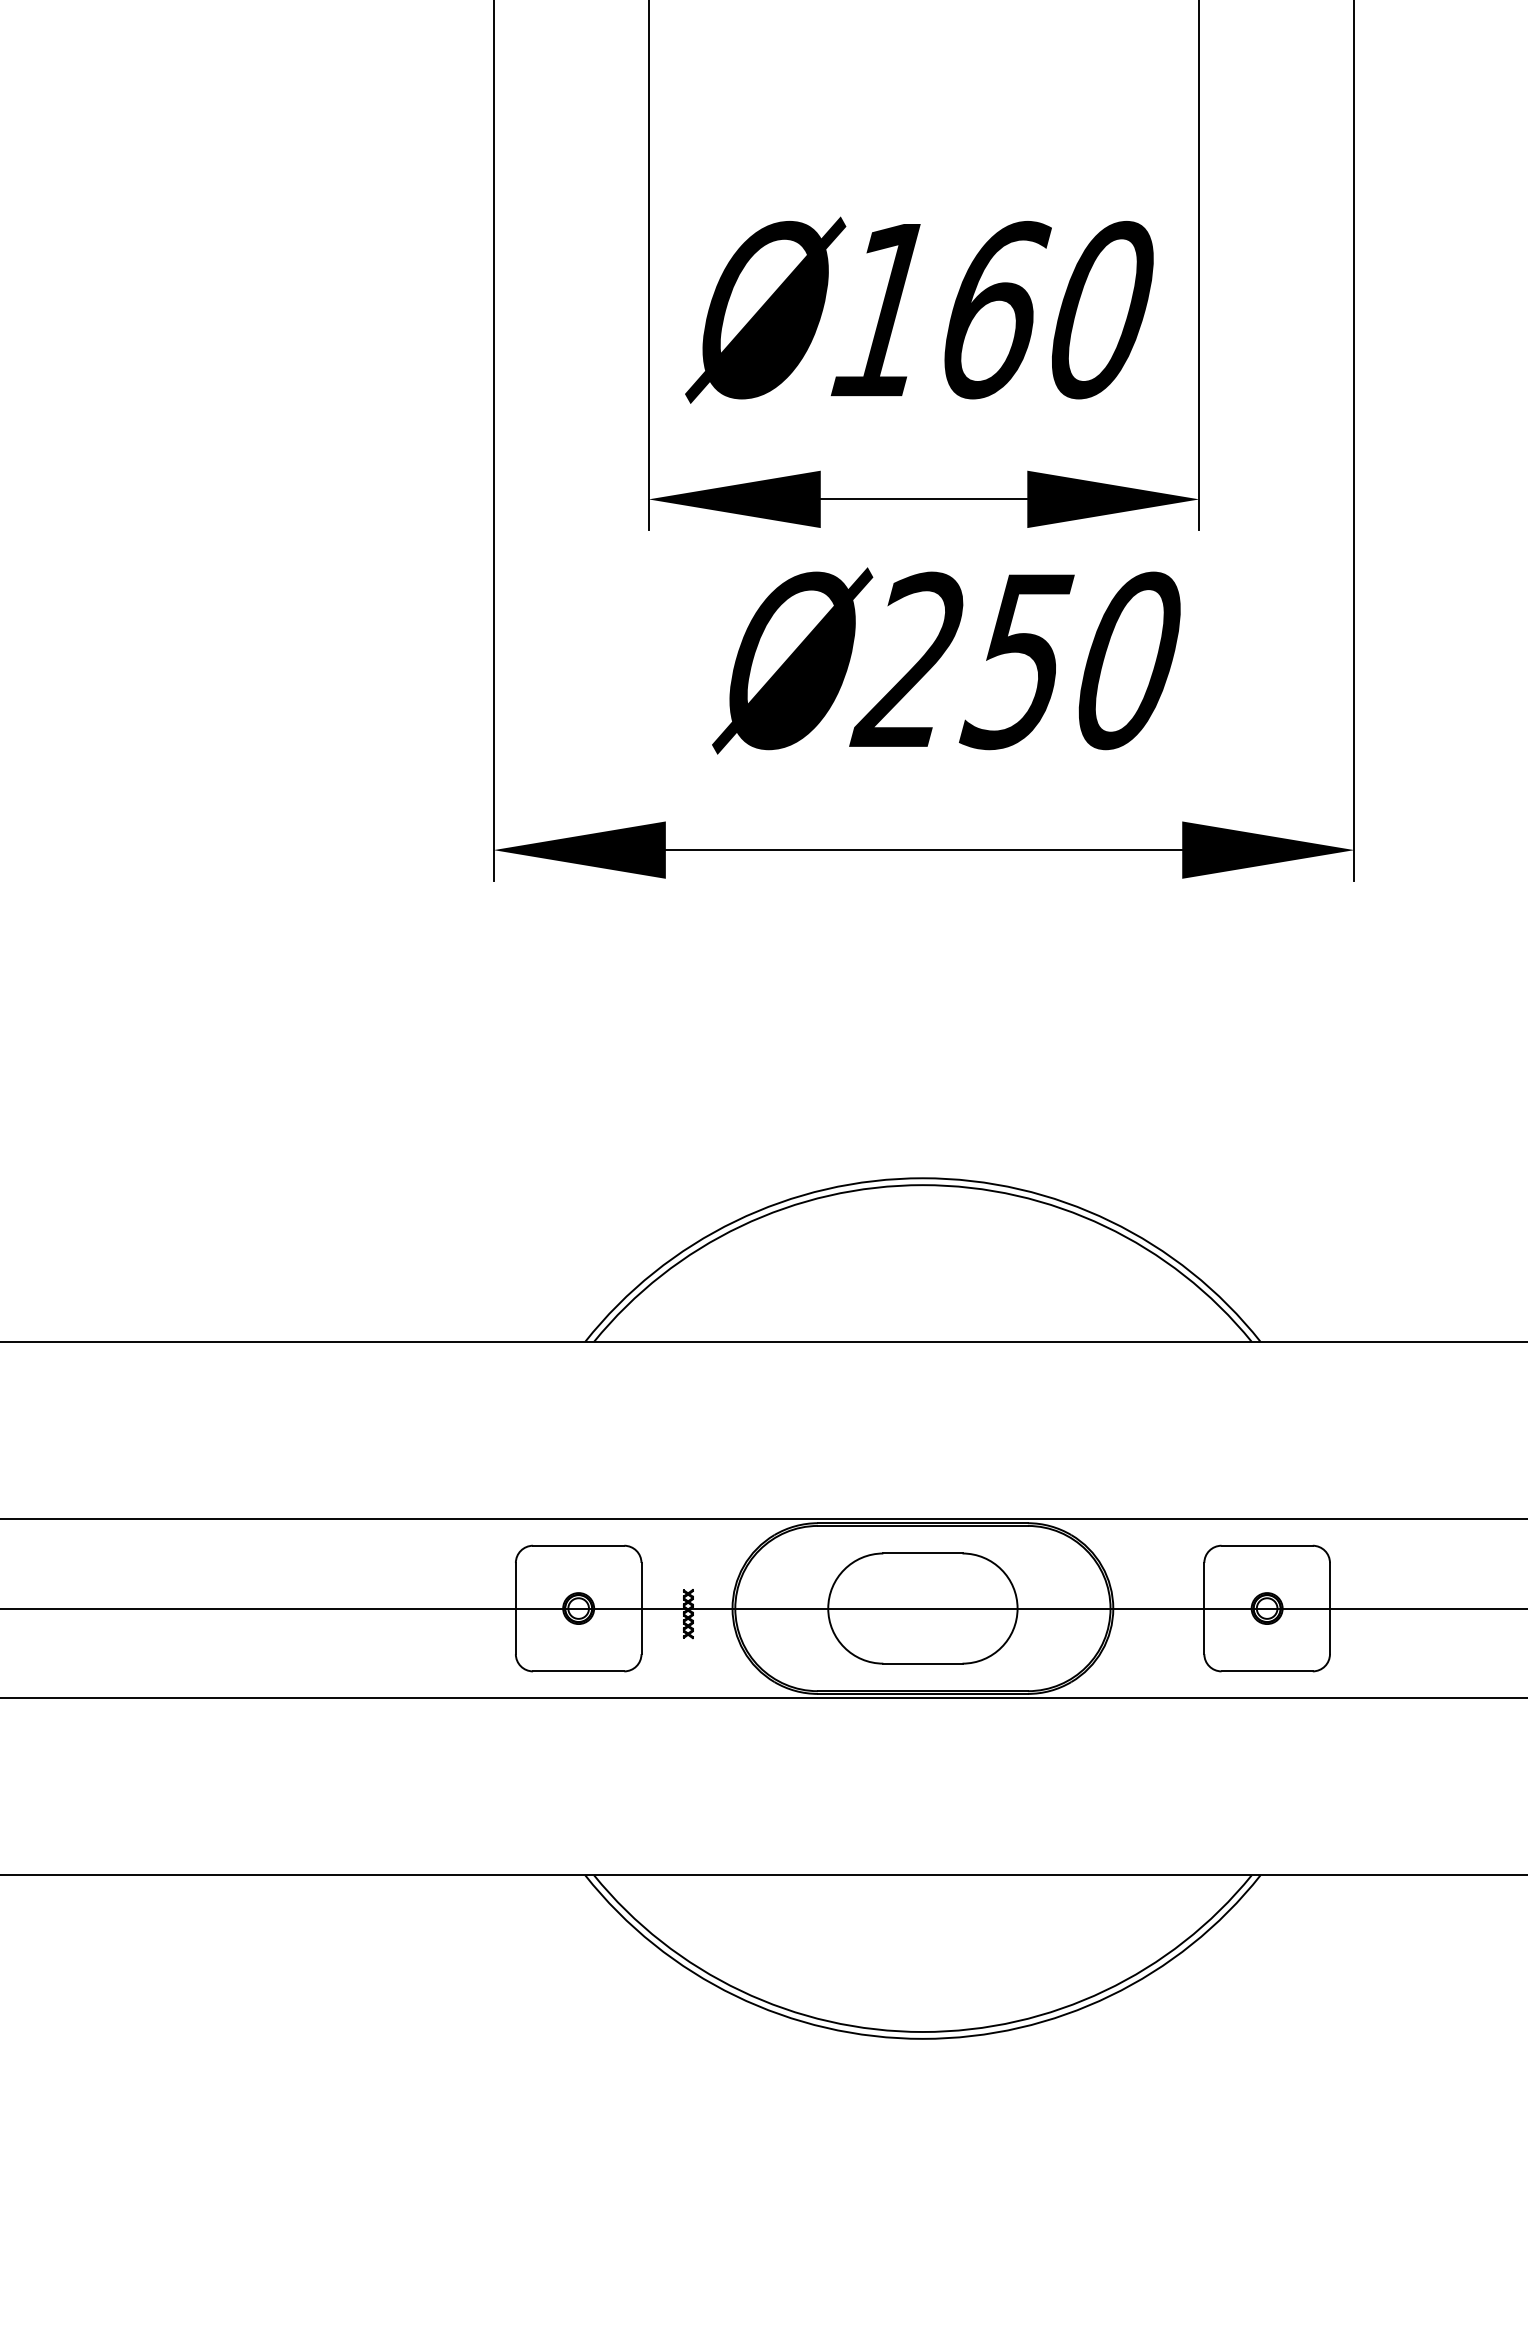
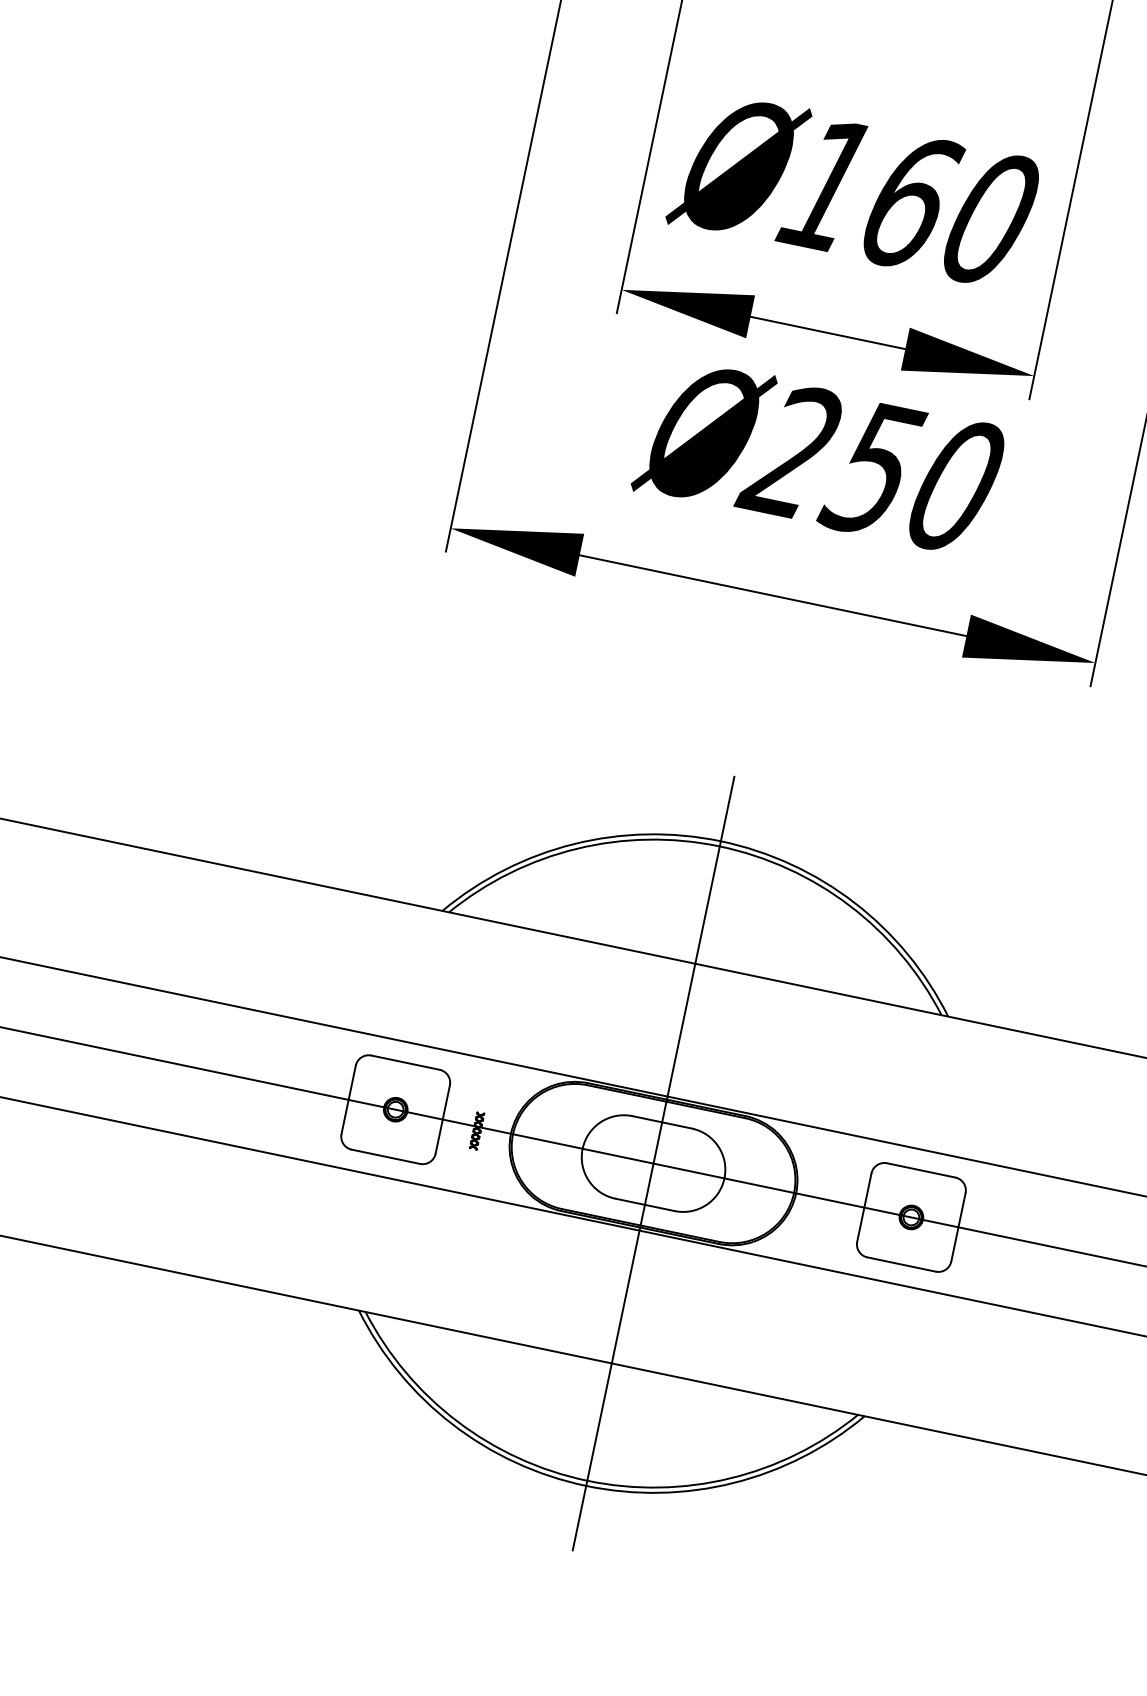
line: (922, 1608) -> (653, 1163), added

